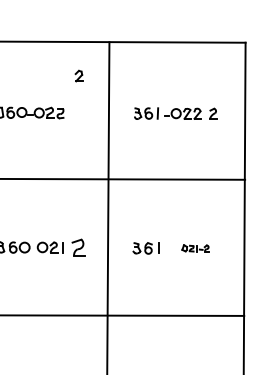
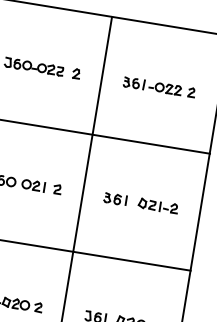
part: (78, 75) -> (75, 73), moved
part: (78, 247) -> (57, 189), size x0.62
part: (195, 248) -> (157, 206), size x1.67

